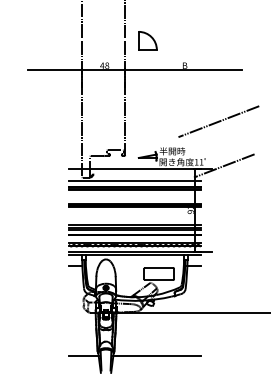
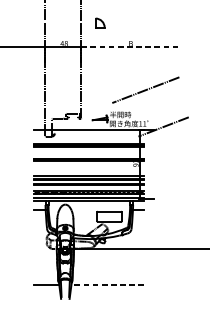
part: (147, 40) -> (99, 22), size x0.6
line: (183, 70) -> (129, 47), solid -> dashed
line: (218, 121) -> (145, 90), moved
line: (134, 181) -> (89, 139), removed
line: (157, 355) -> (108, 284), solid -> dashed

